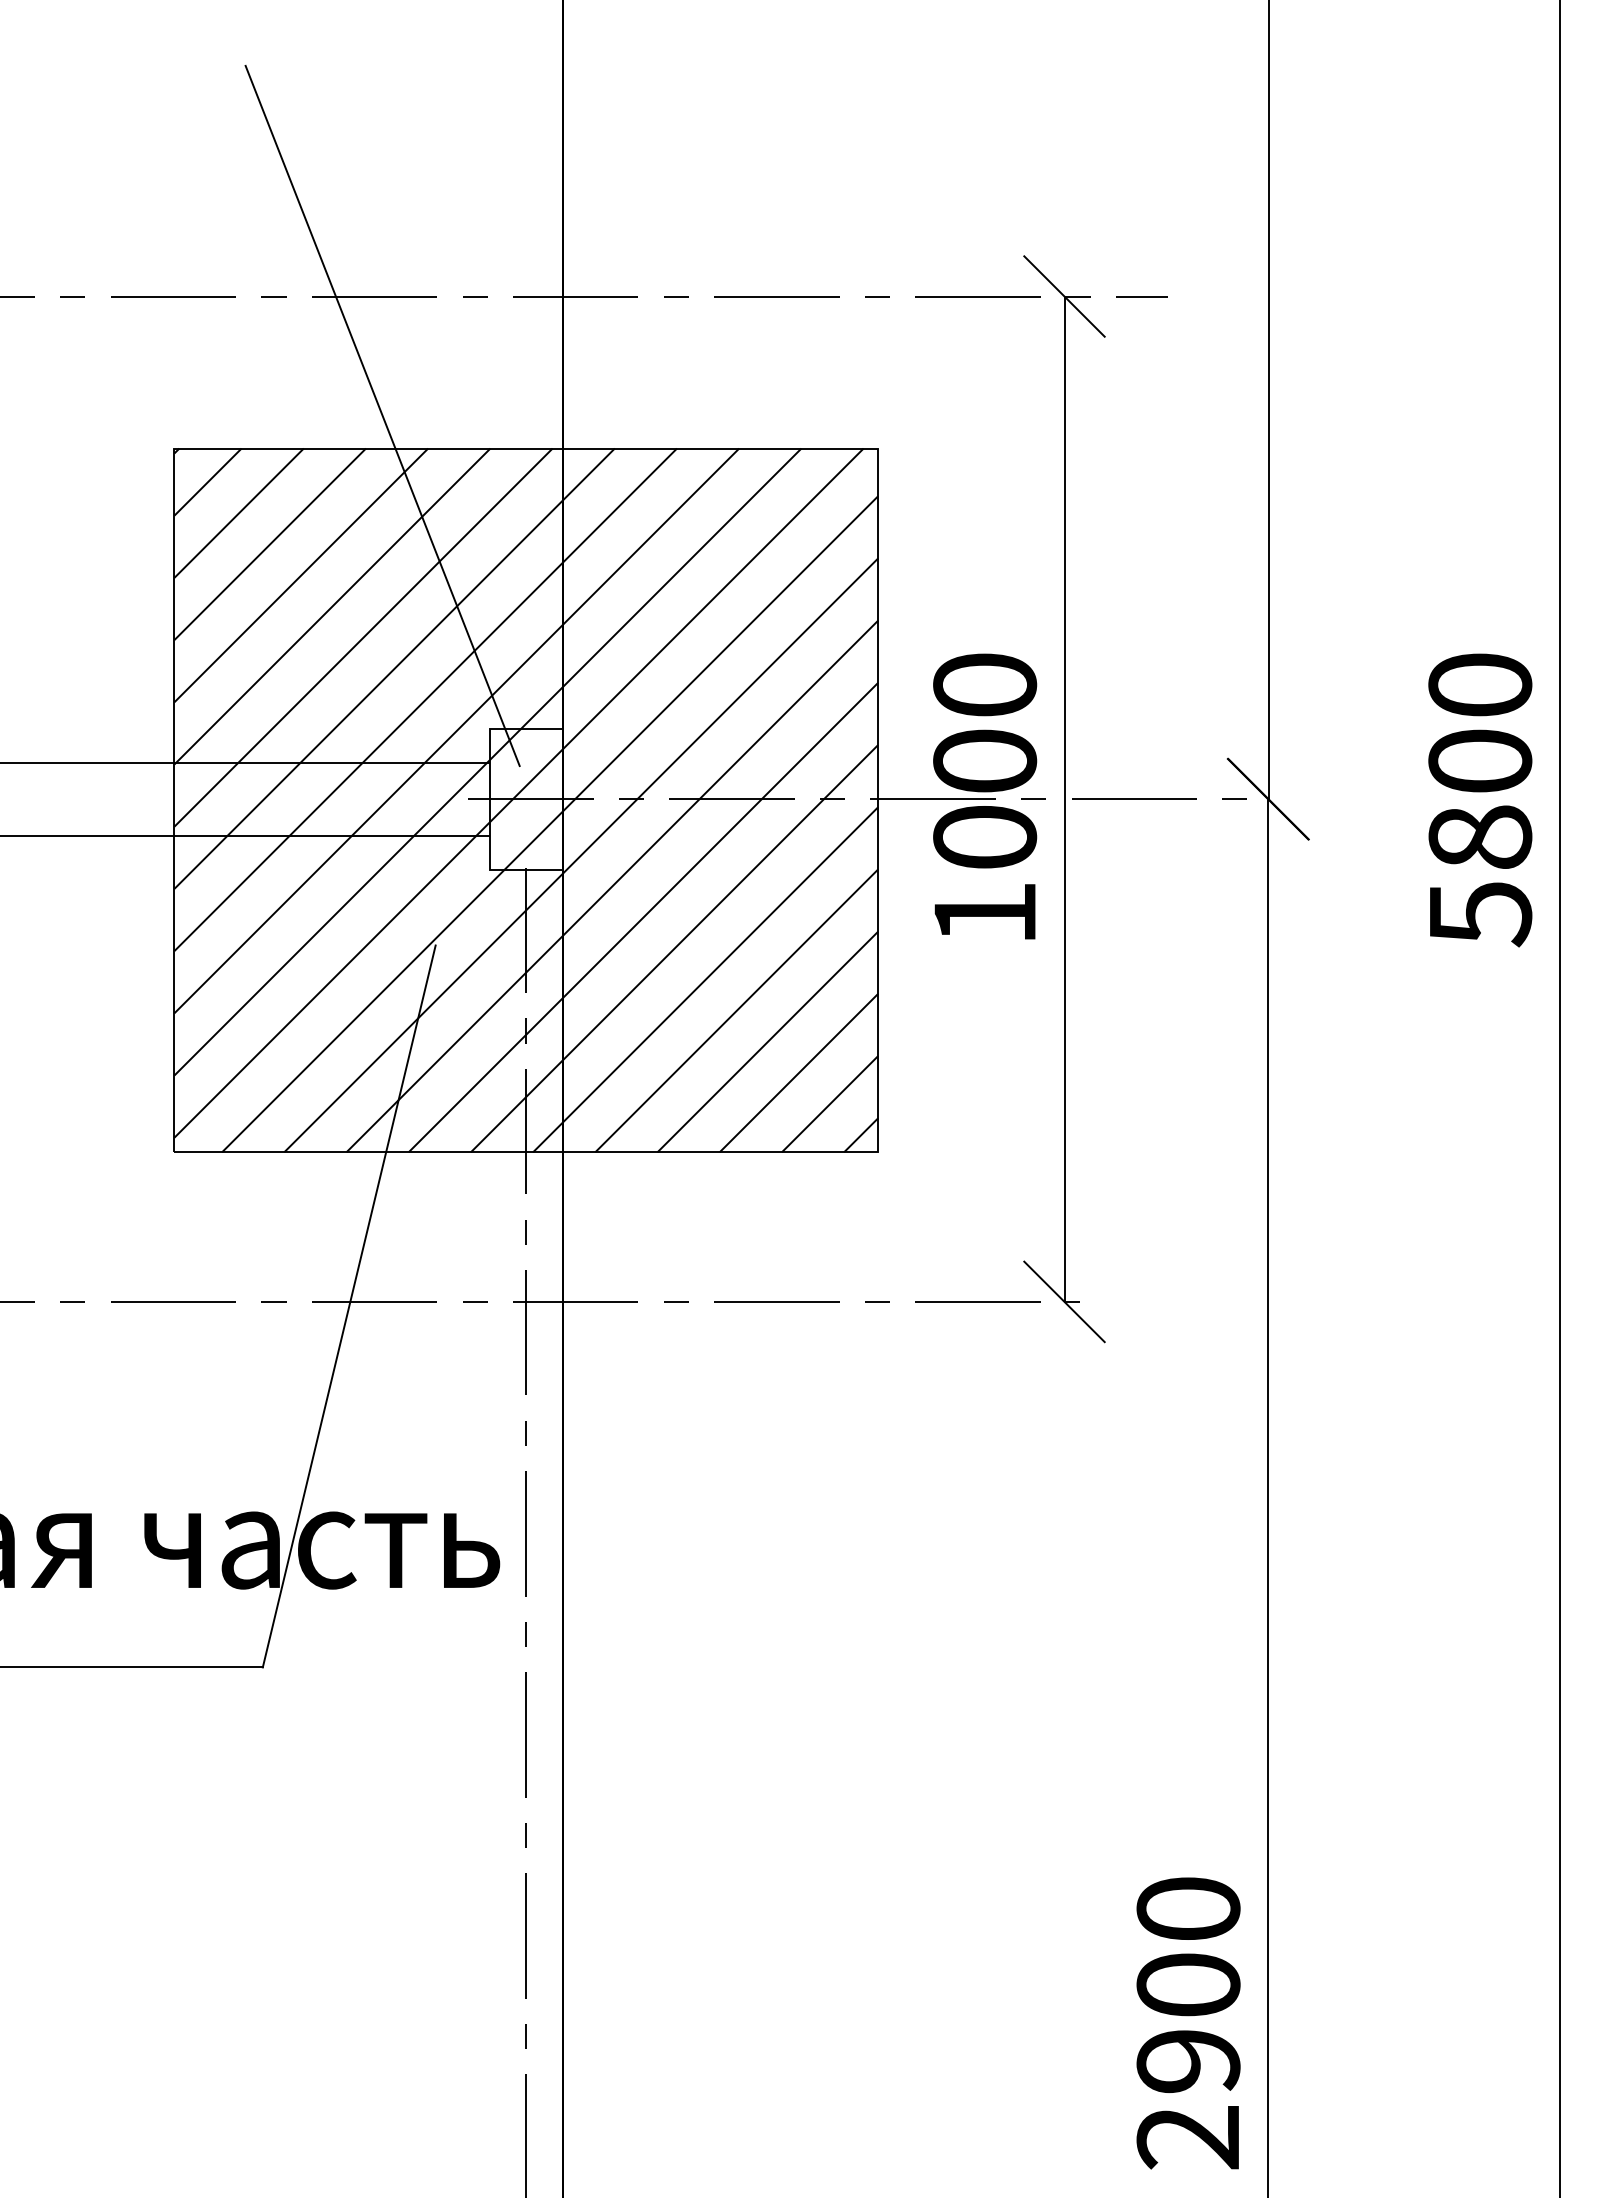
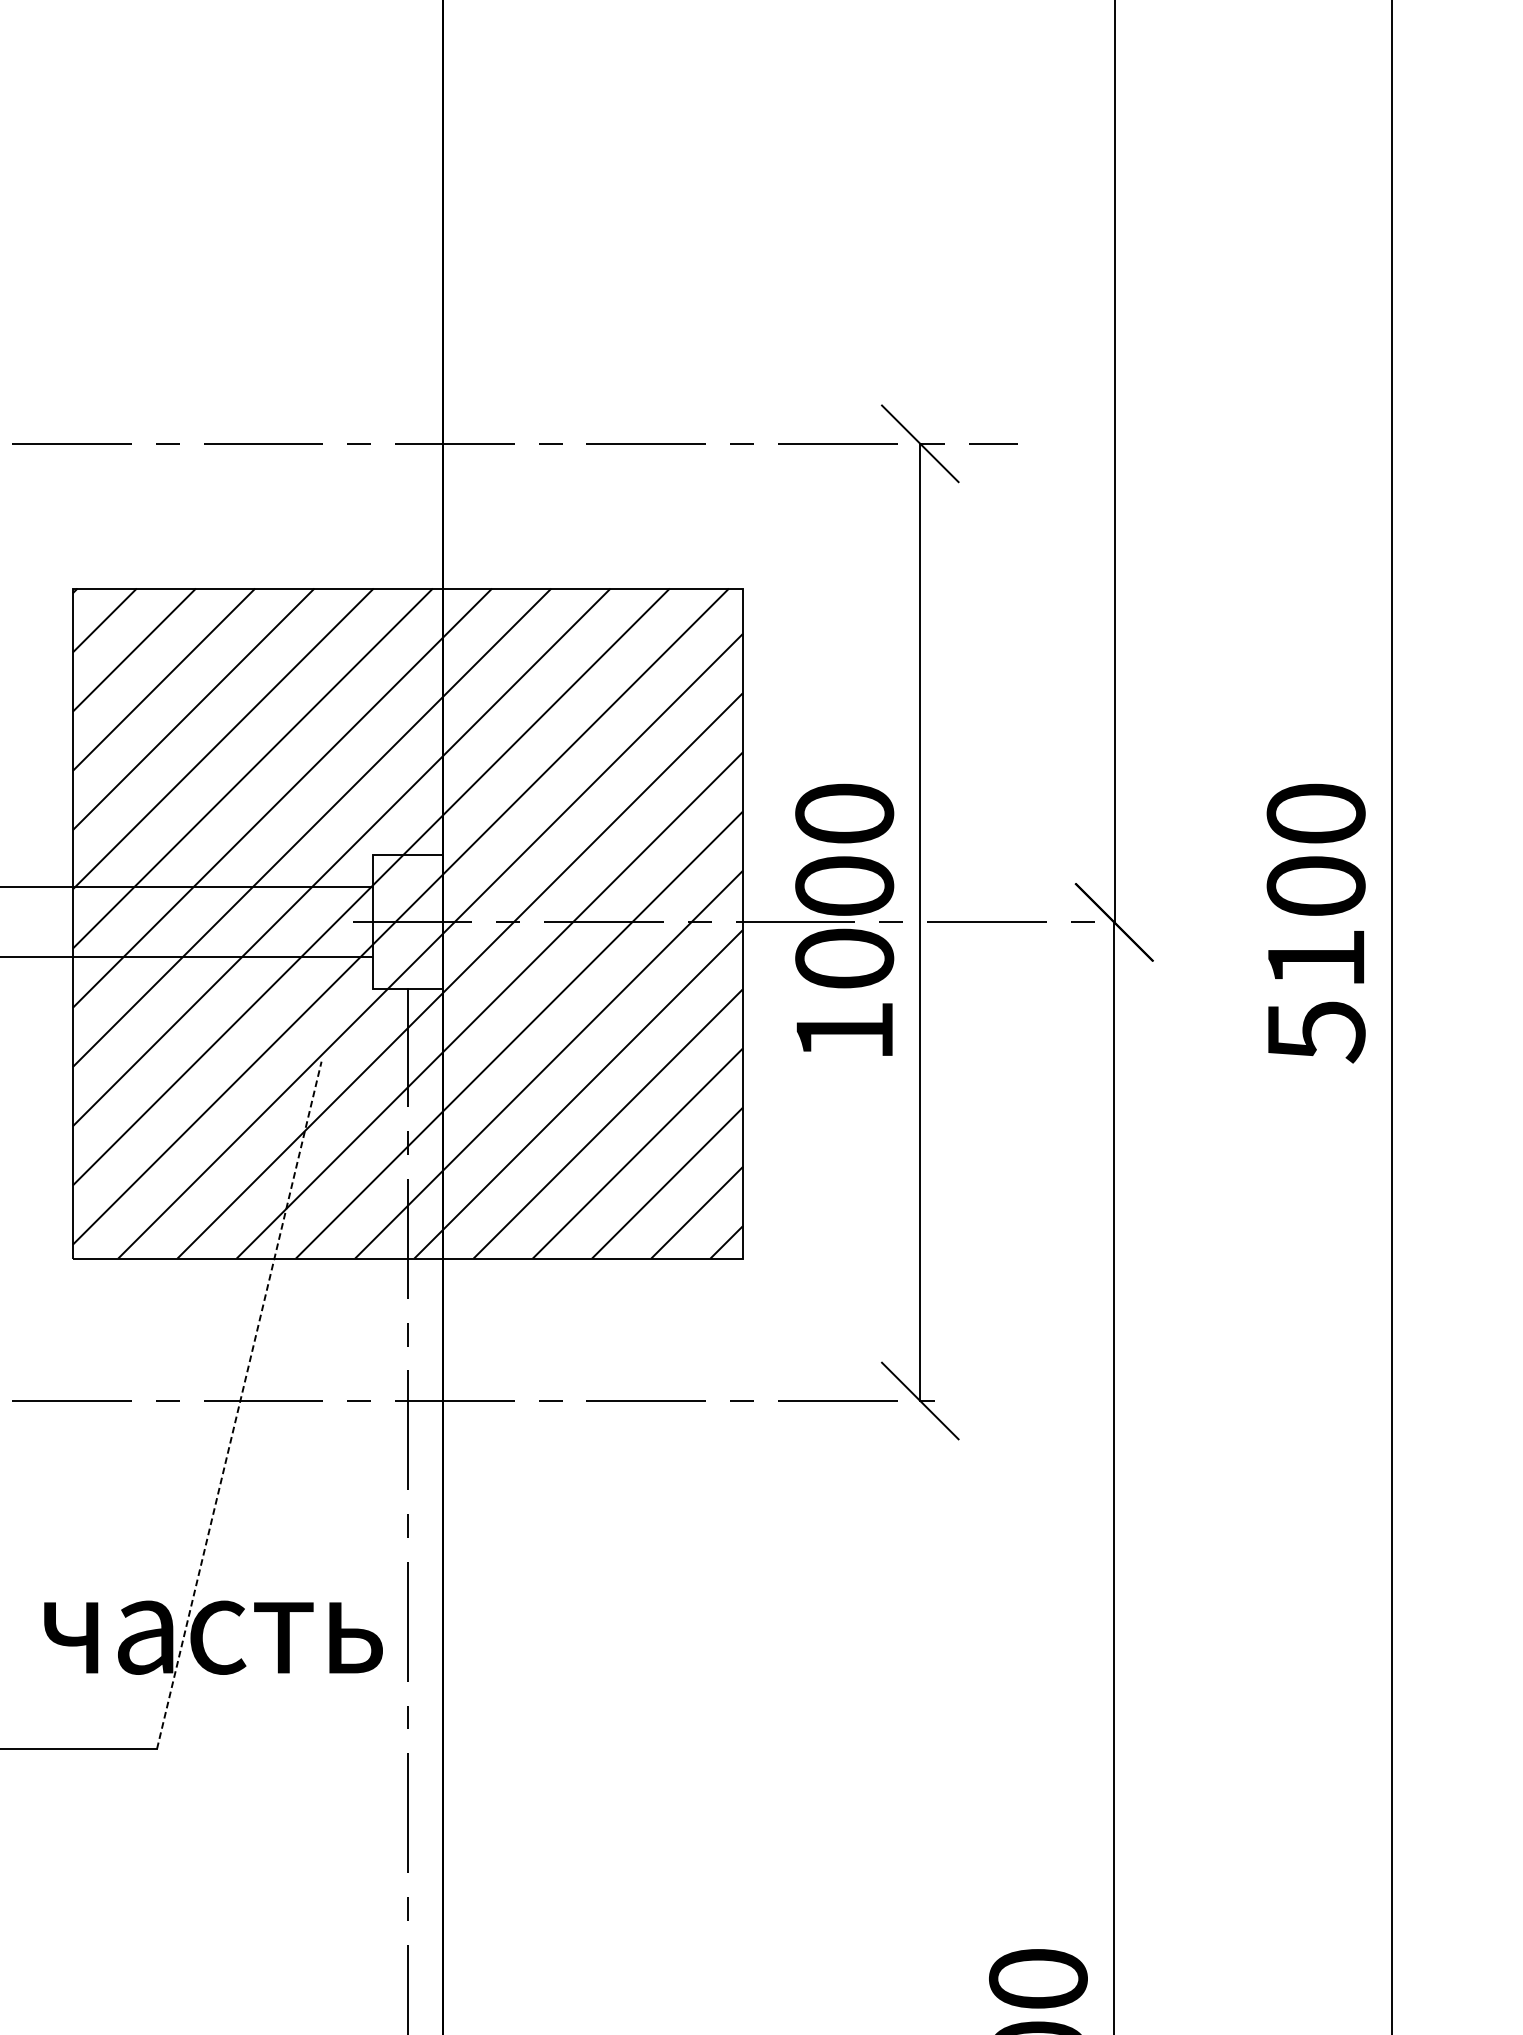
line: (382, 415) -> (270, 557), removed
text: (1480, 836) -> (1316, 957), 5800 -> 5100
line: (349, 1305) -> (239, 1404), solid -> dashed

